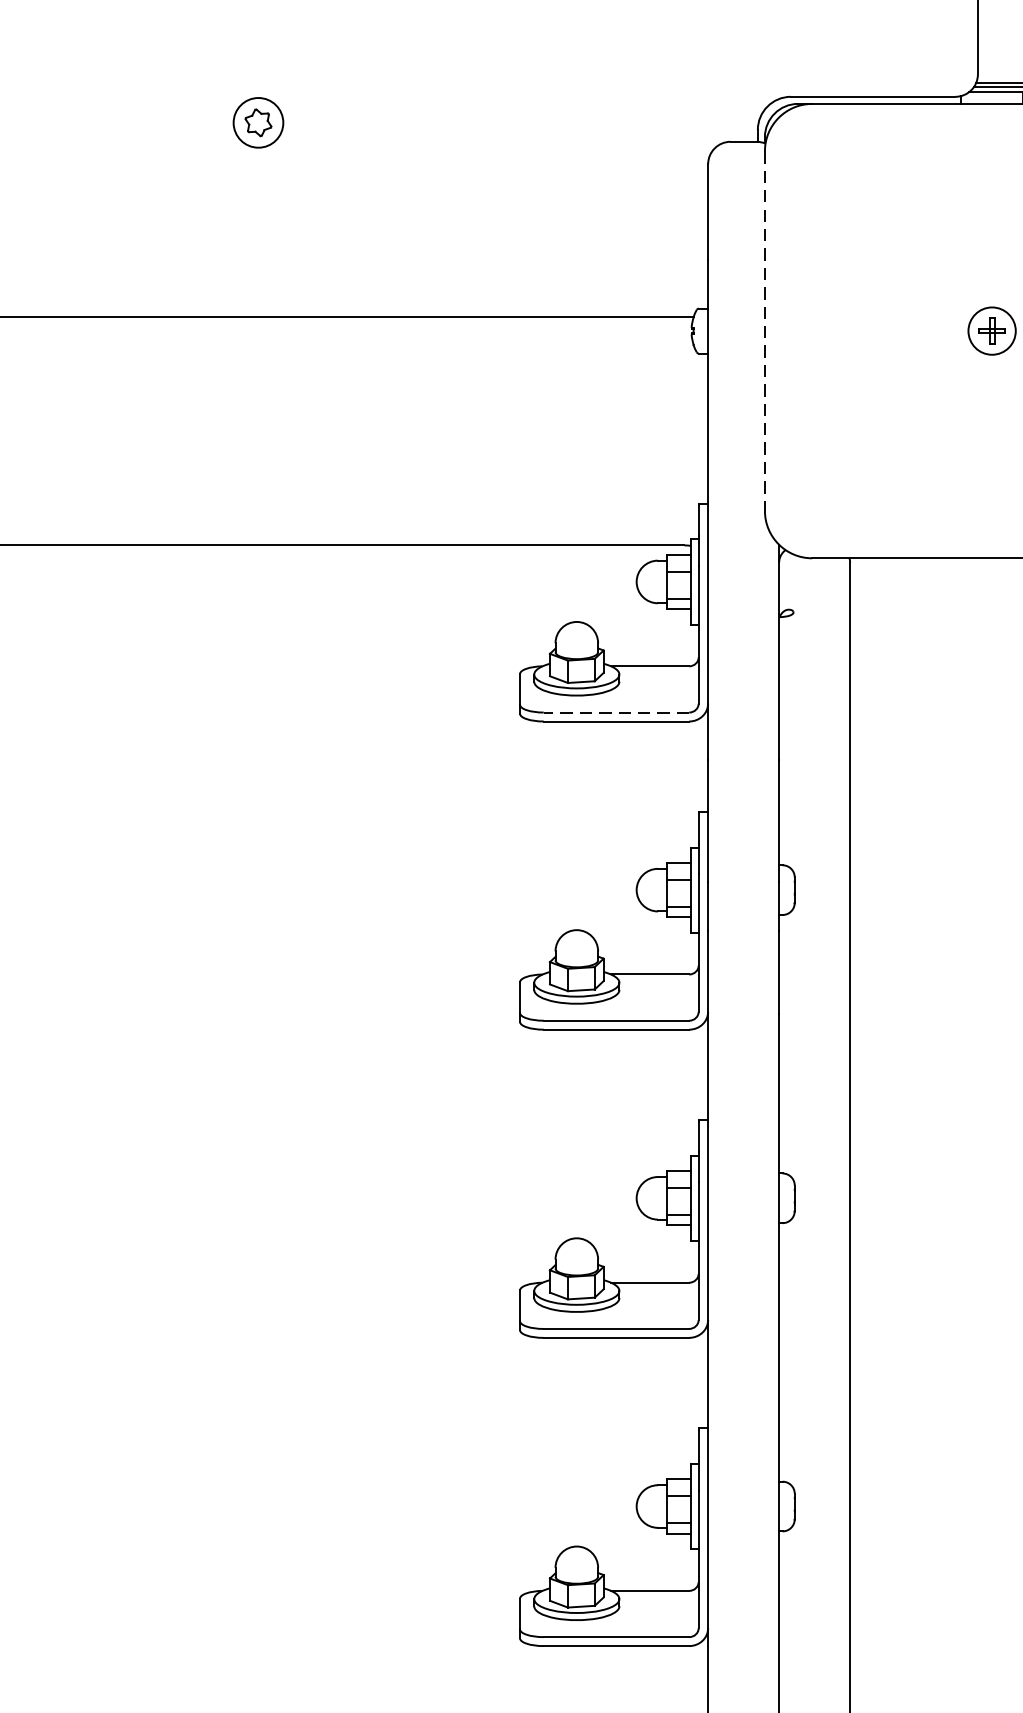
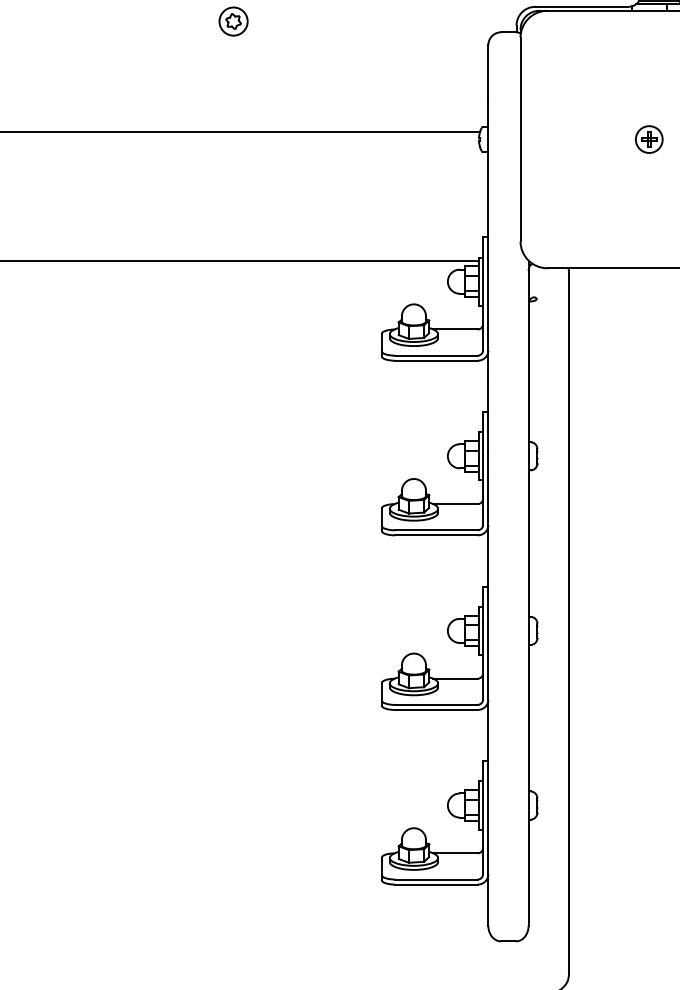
line: (764, 330) -> (520, 139), dashed -> solid
line: (614, 712) -> (435, 355), dashed -> solid

